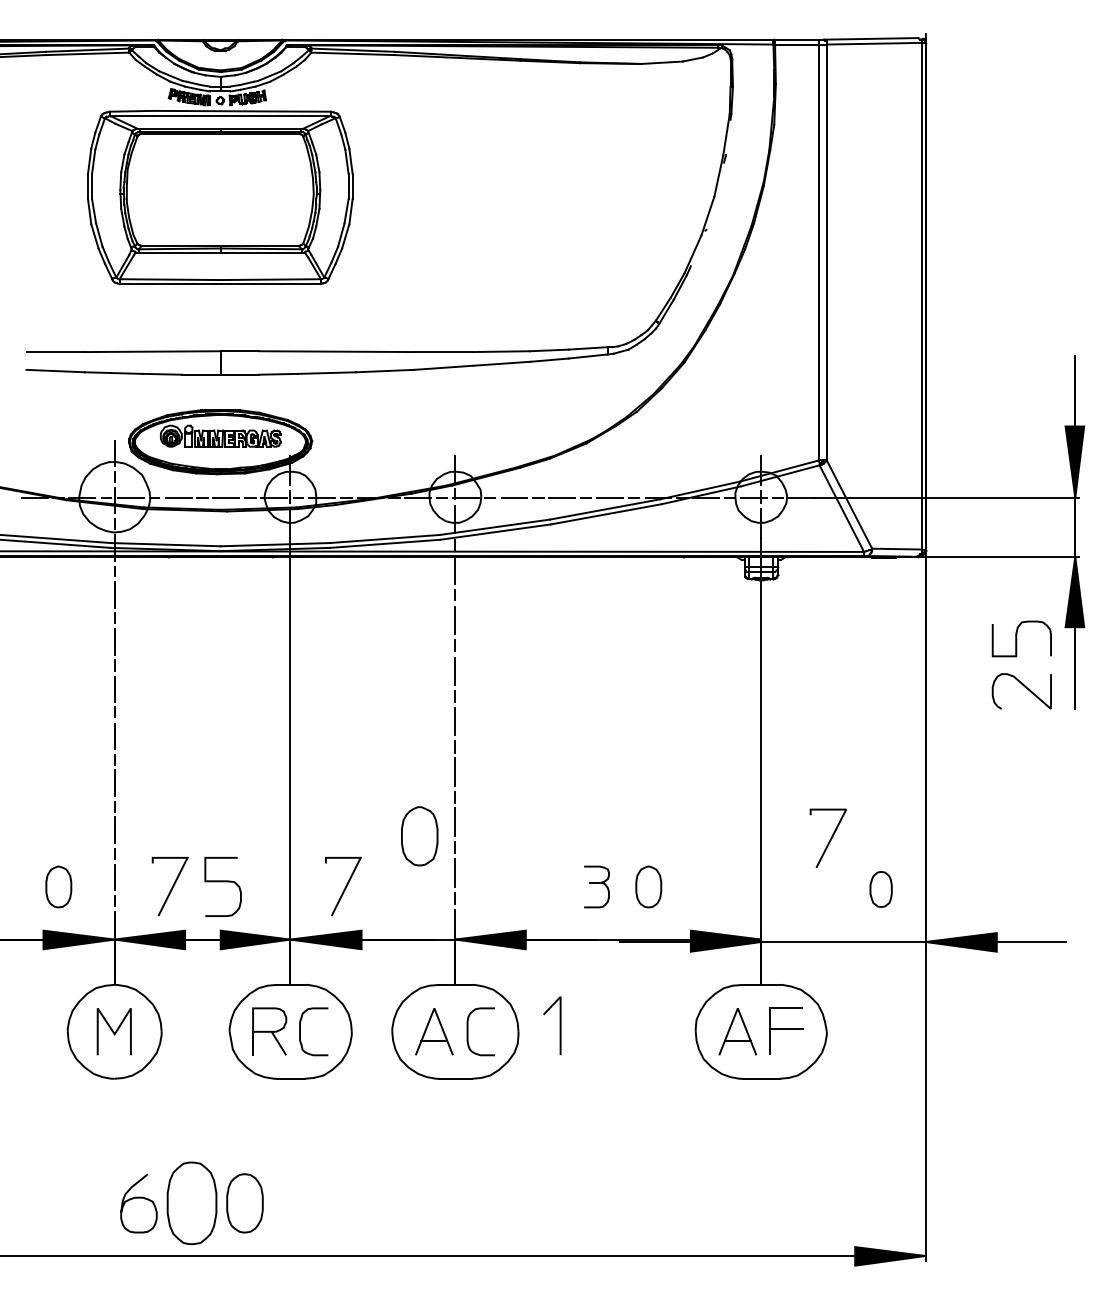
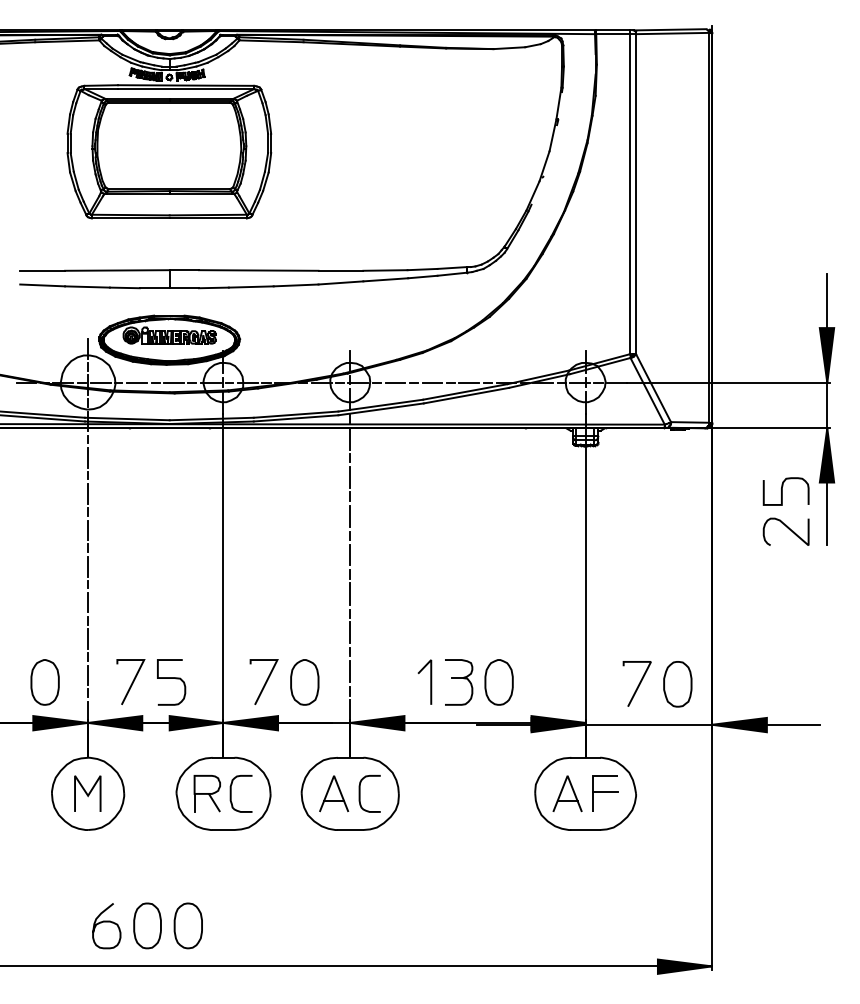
part: (419, 836) -> (304, 682), moved
line: (829, 837) -> (638, 683), moved
part: (58, 887) -> (44, 682), size x1.43
part: (597, 887) -> (459, 682), size x1.43
part: (648, 887) -> (498, 682), size x1.43
part: (880, 889) -> (677, 684), size x1.67
line: (559, 1024) -> (430, 681), moved
part: (191, 1202) -> (147, 925), size x0.71

